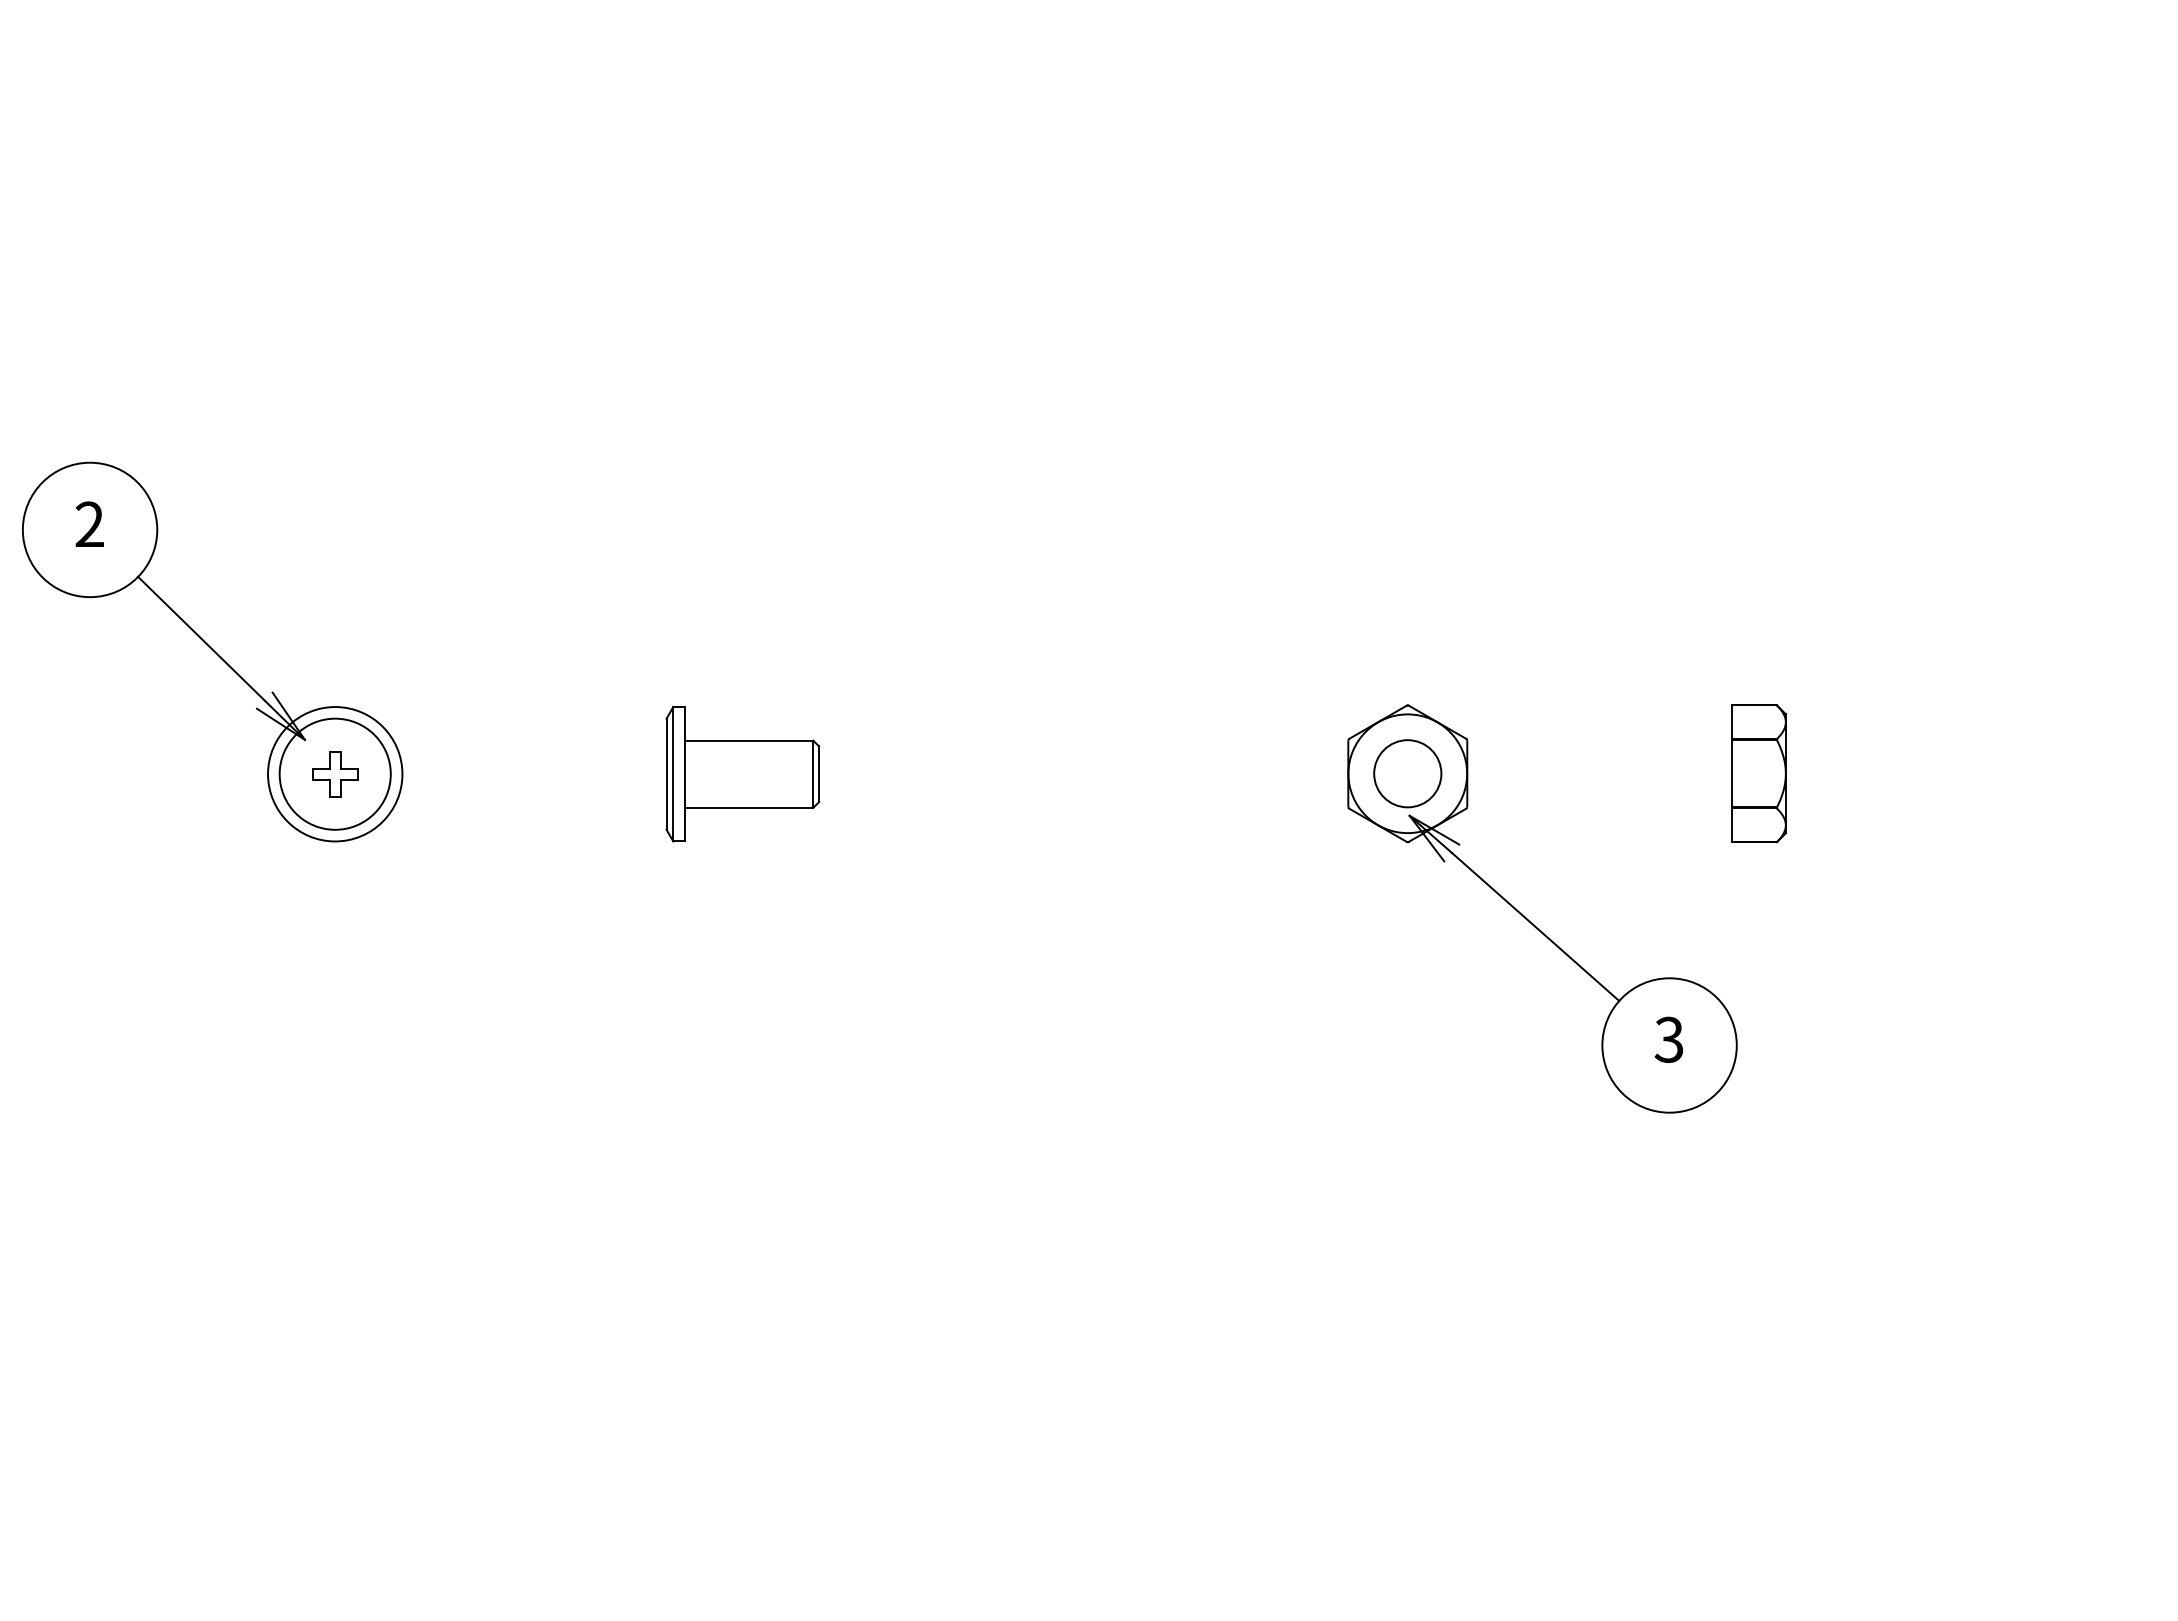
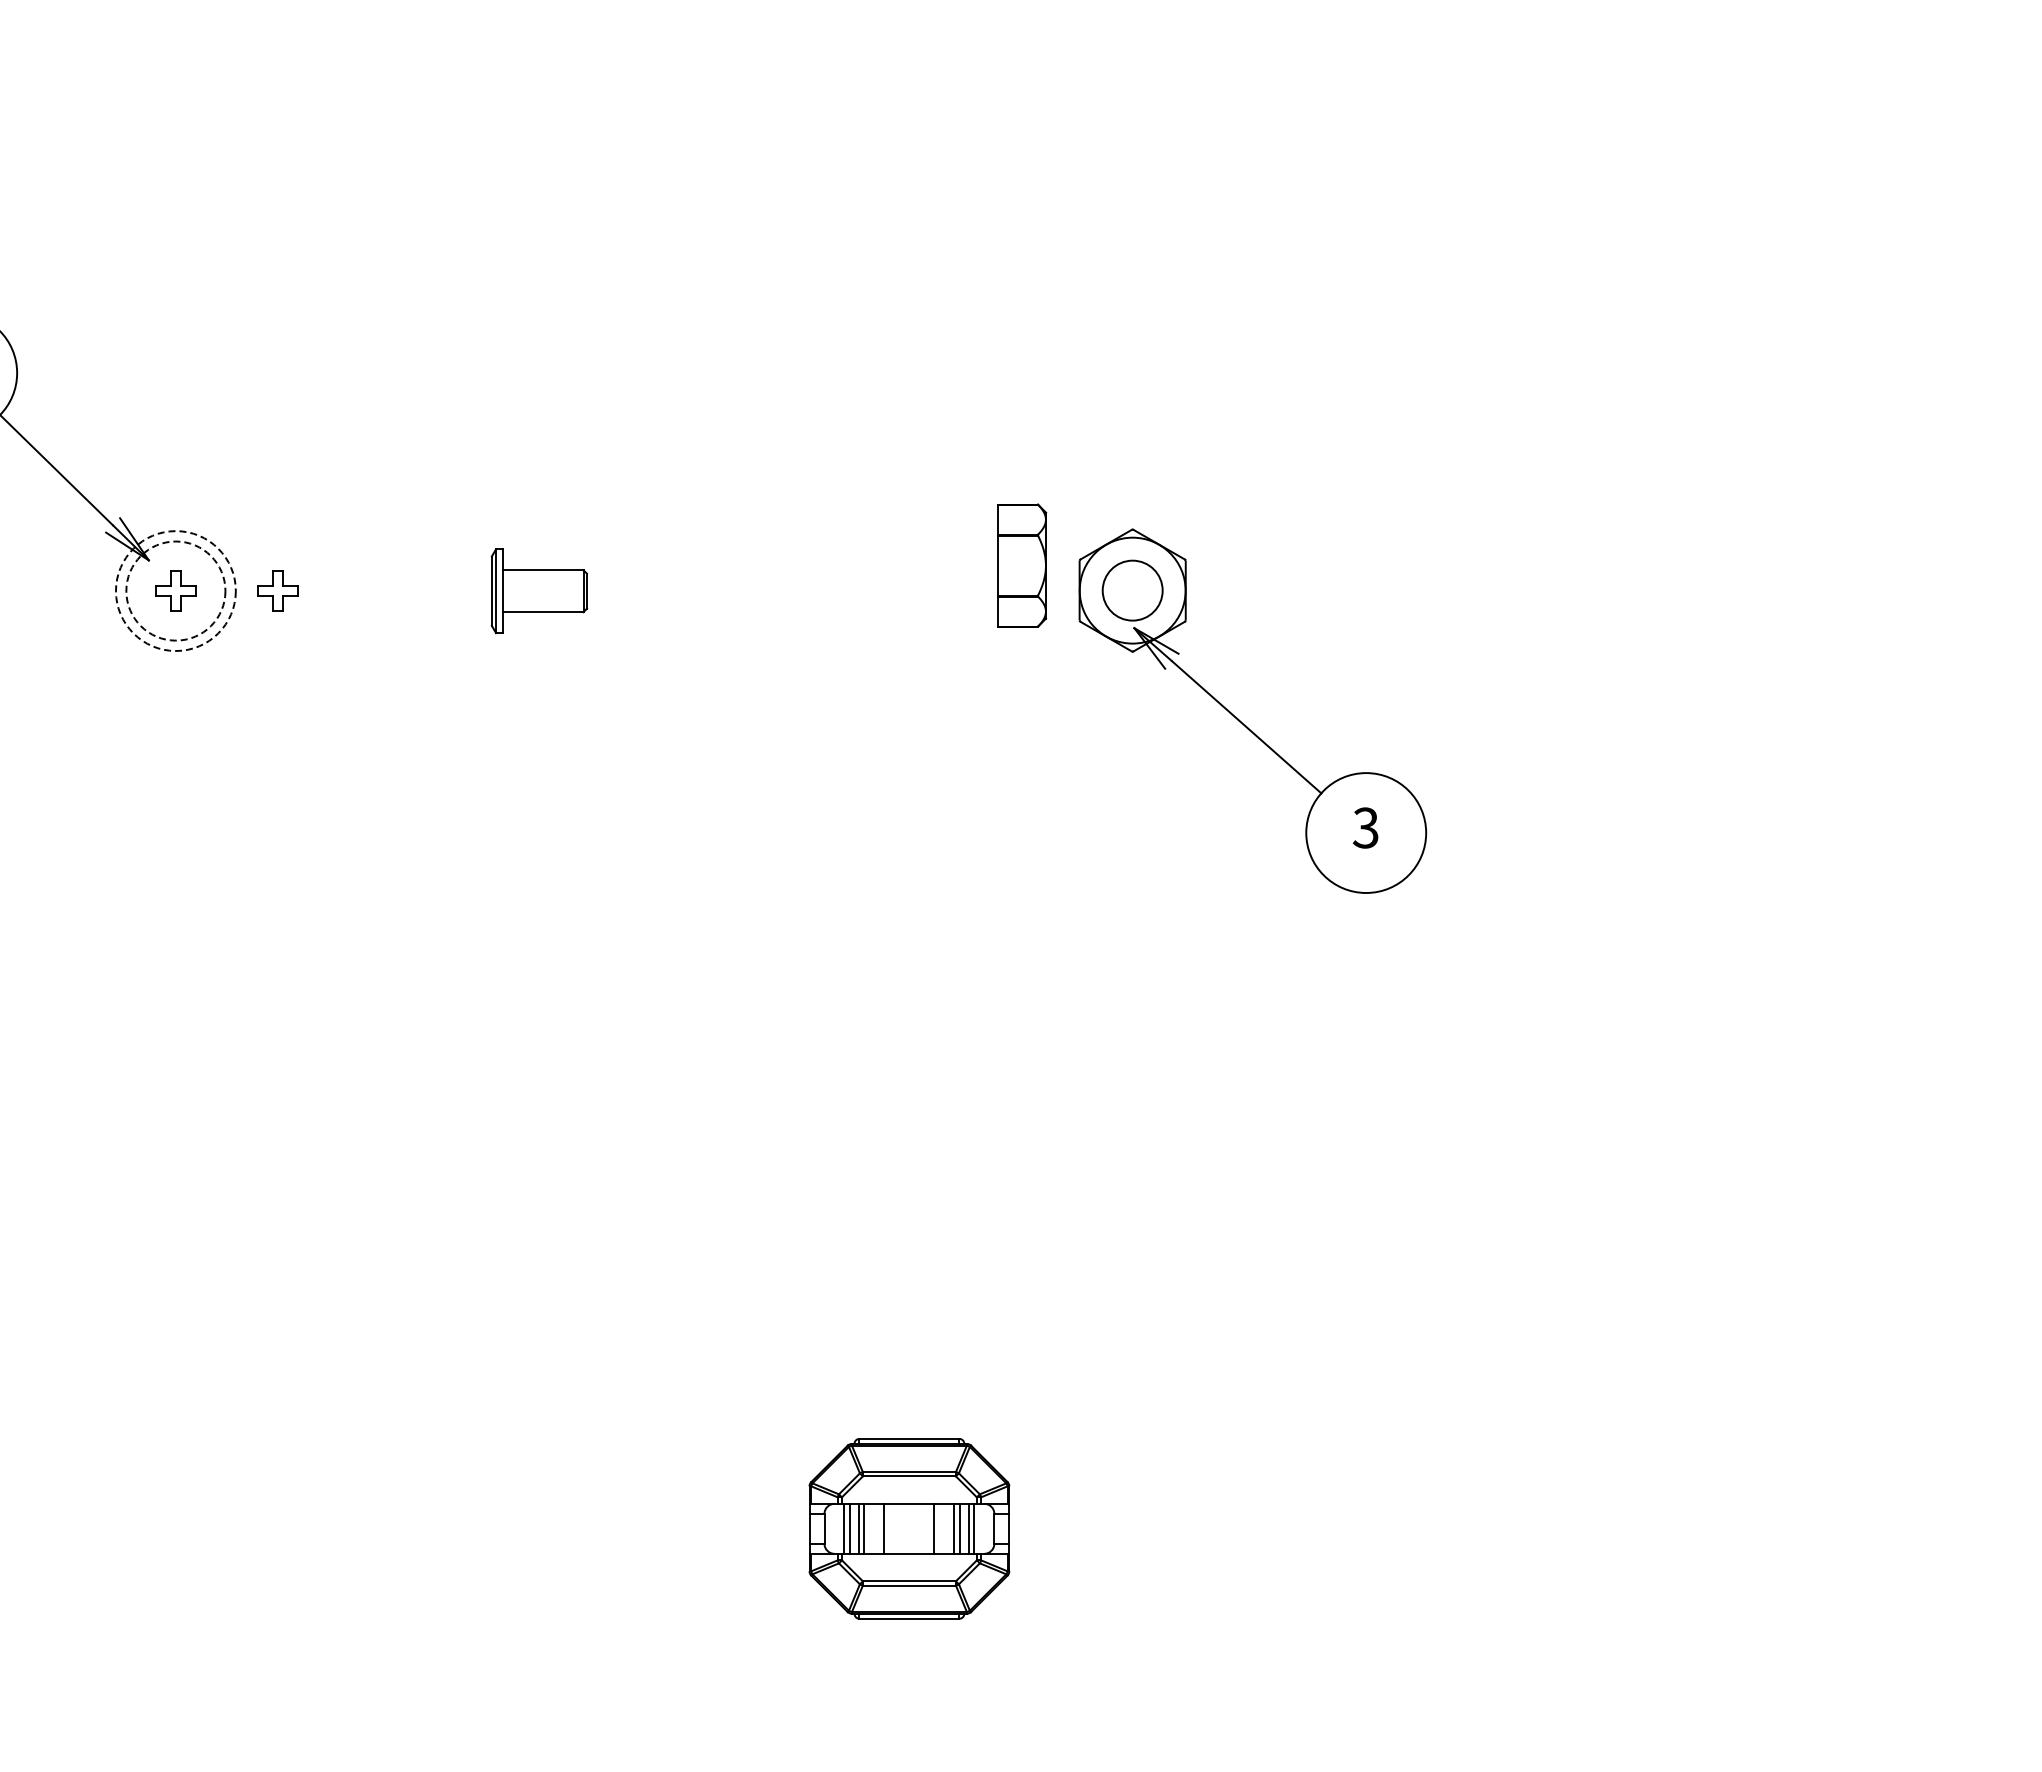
circle: (334, 773) -> (175, 590), solid -> dashed
part: (449, 773) -> (277, 590), added
part: (1759, 773) -> (1022, 565), moved
circle: (334, 774) -> (175, 591), solid -> dashed
part: (742, 774) -> (539, 591), size x0.7

